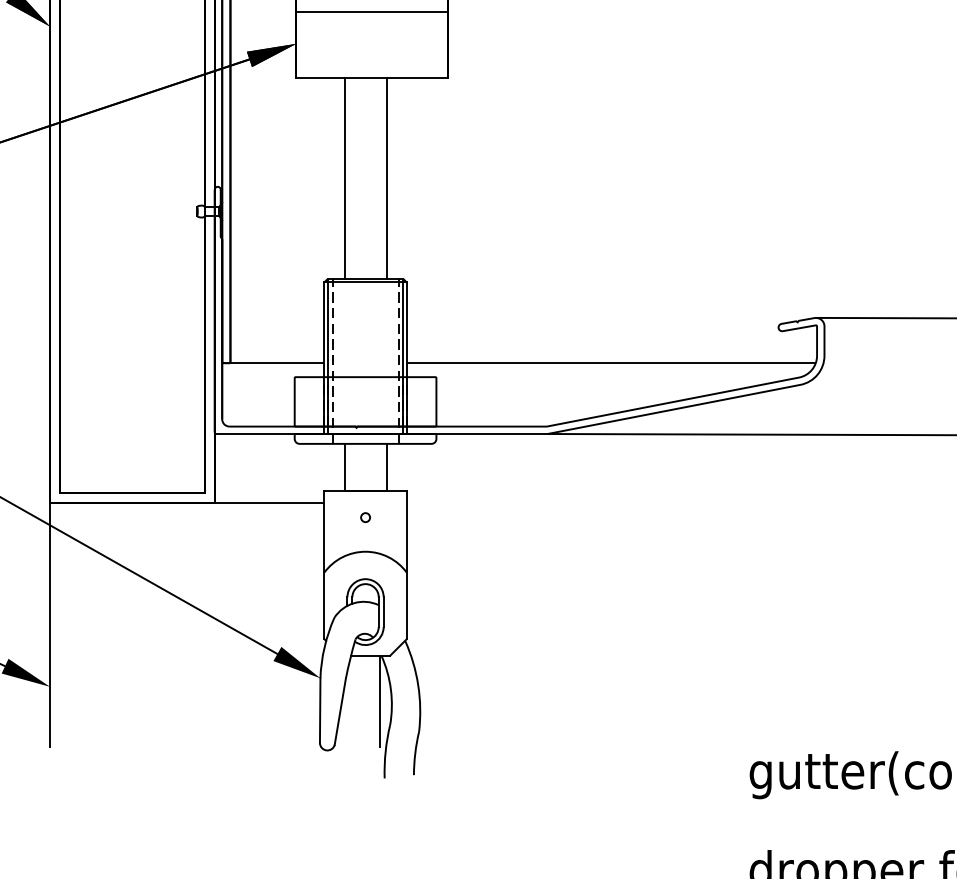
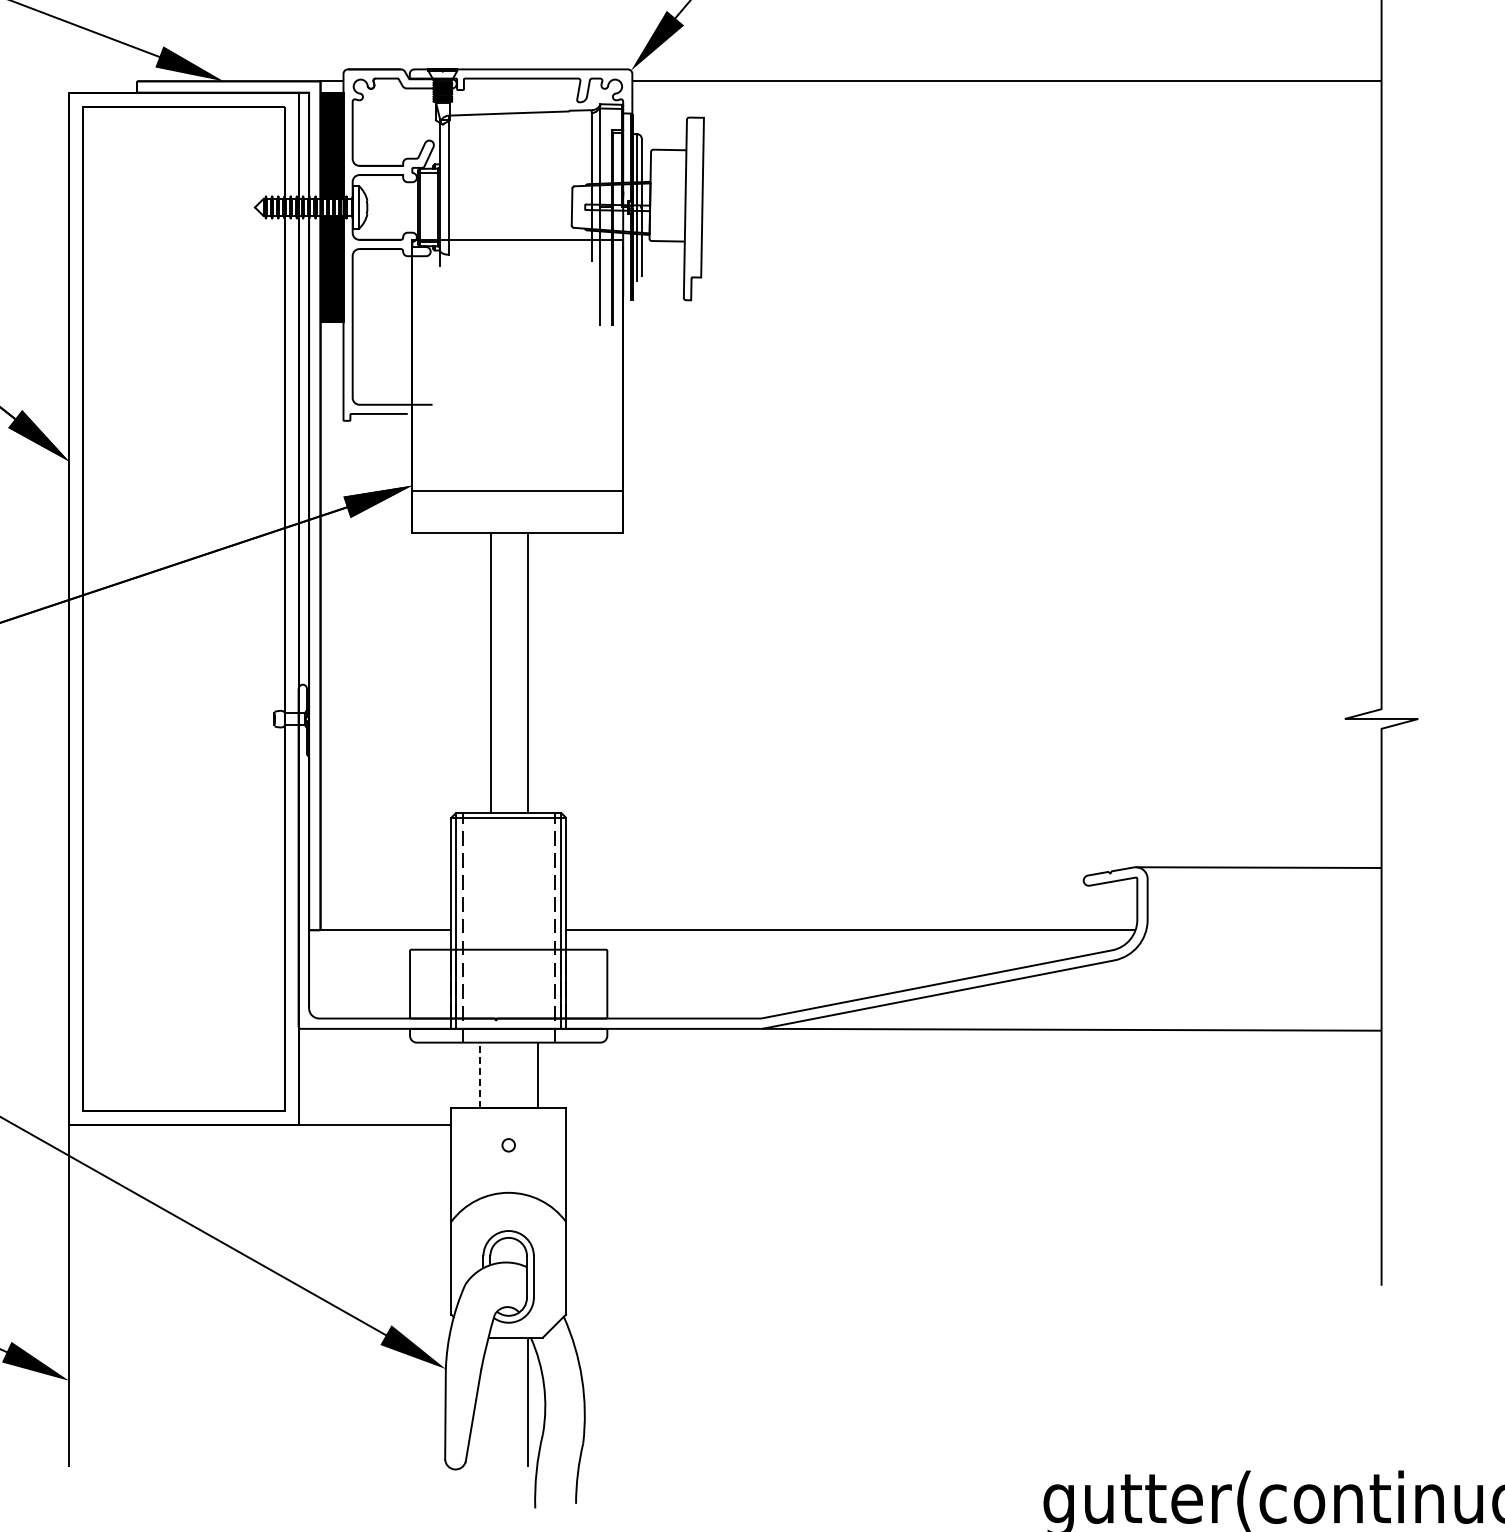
line: (371, 12) -> (517, 491), moved
line: (344, 178) -> (527, 673), moved
line: (386, 178) -> (490, 673), moved
line: (344, 467) -> (479, 1075), solid -> dashed

